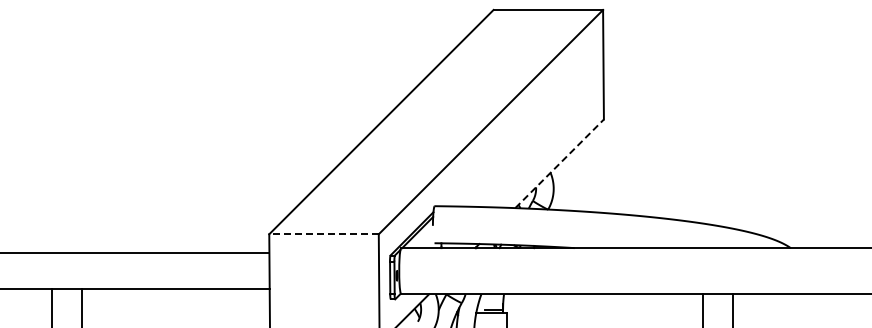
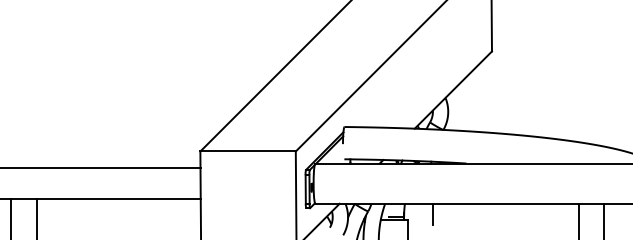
line: (559, 163) -> (453, 89), dashed -> solid
line: (324, 234) -> (248, 151), dashed -> solid
line: (536, 306) -> (433, 214), added

